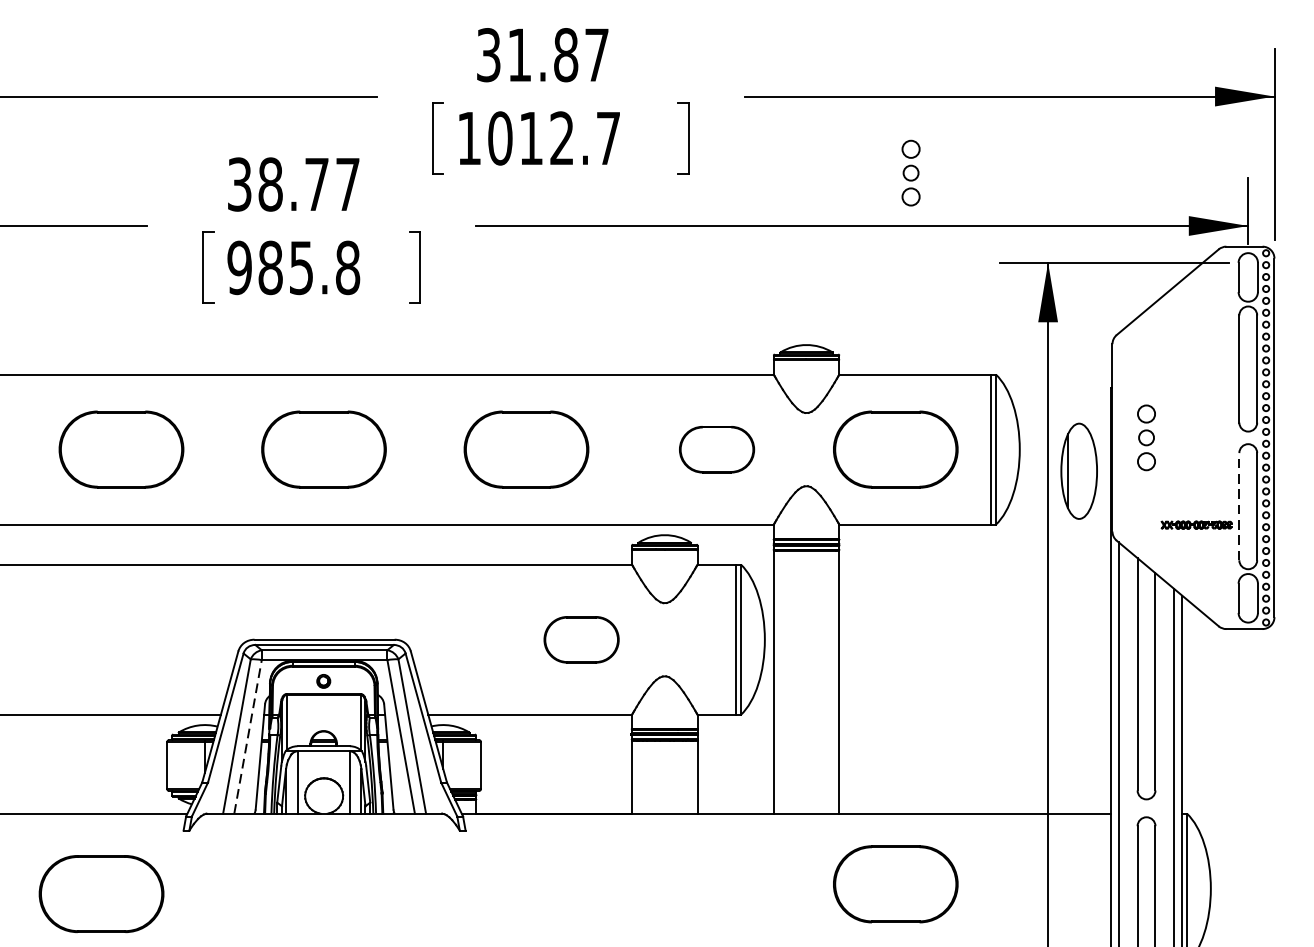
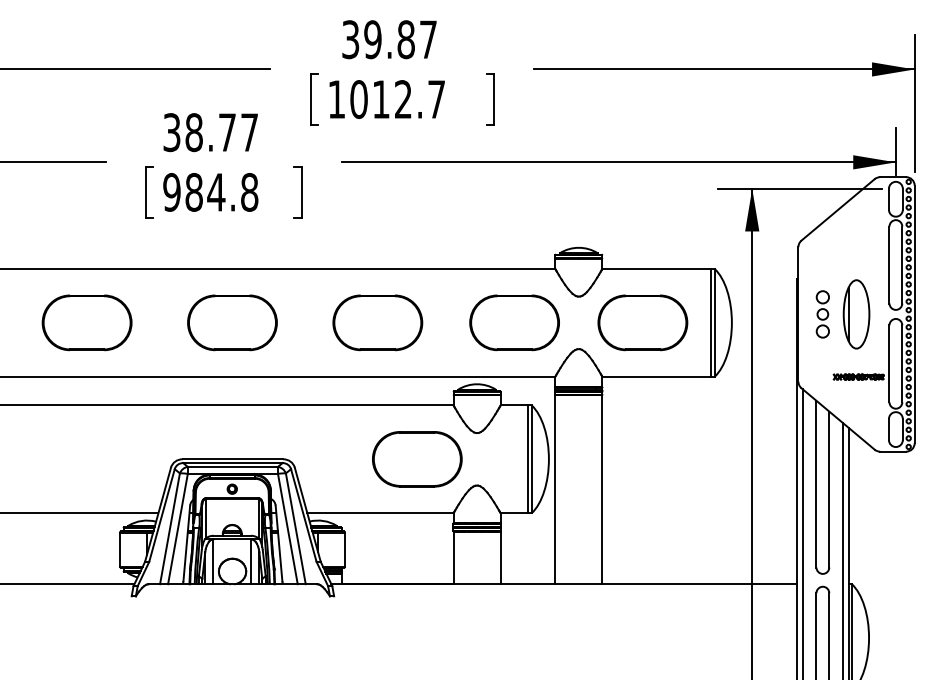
text: (519, 54) -> (372, 39), 31.87 -> 39.87
part: (910, 173) -> (653, 124), removed
text: (301, 268) -> (216, 192), 985.8 -> 984.8
part: (716, 449) -> (514, 322), size x1.67
part: (1079, 471) -> (856, 314), moved
line: (1239, 506) -> (889, 363), dashed -> solid
part: (581, 639) -> (417, 459), size x1.67
line: (248, 736) -> (178, 528), dashed -> solid
part: (895, 883) -> (642, 634), removed
part: (101, 893) -> (72, 641), removed

